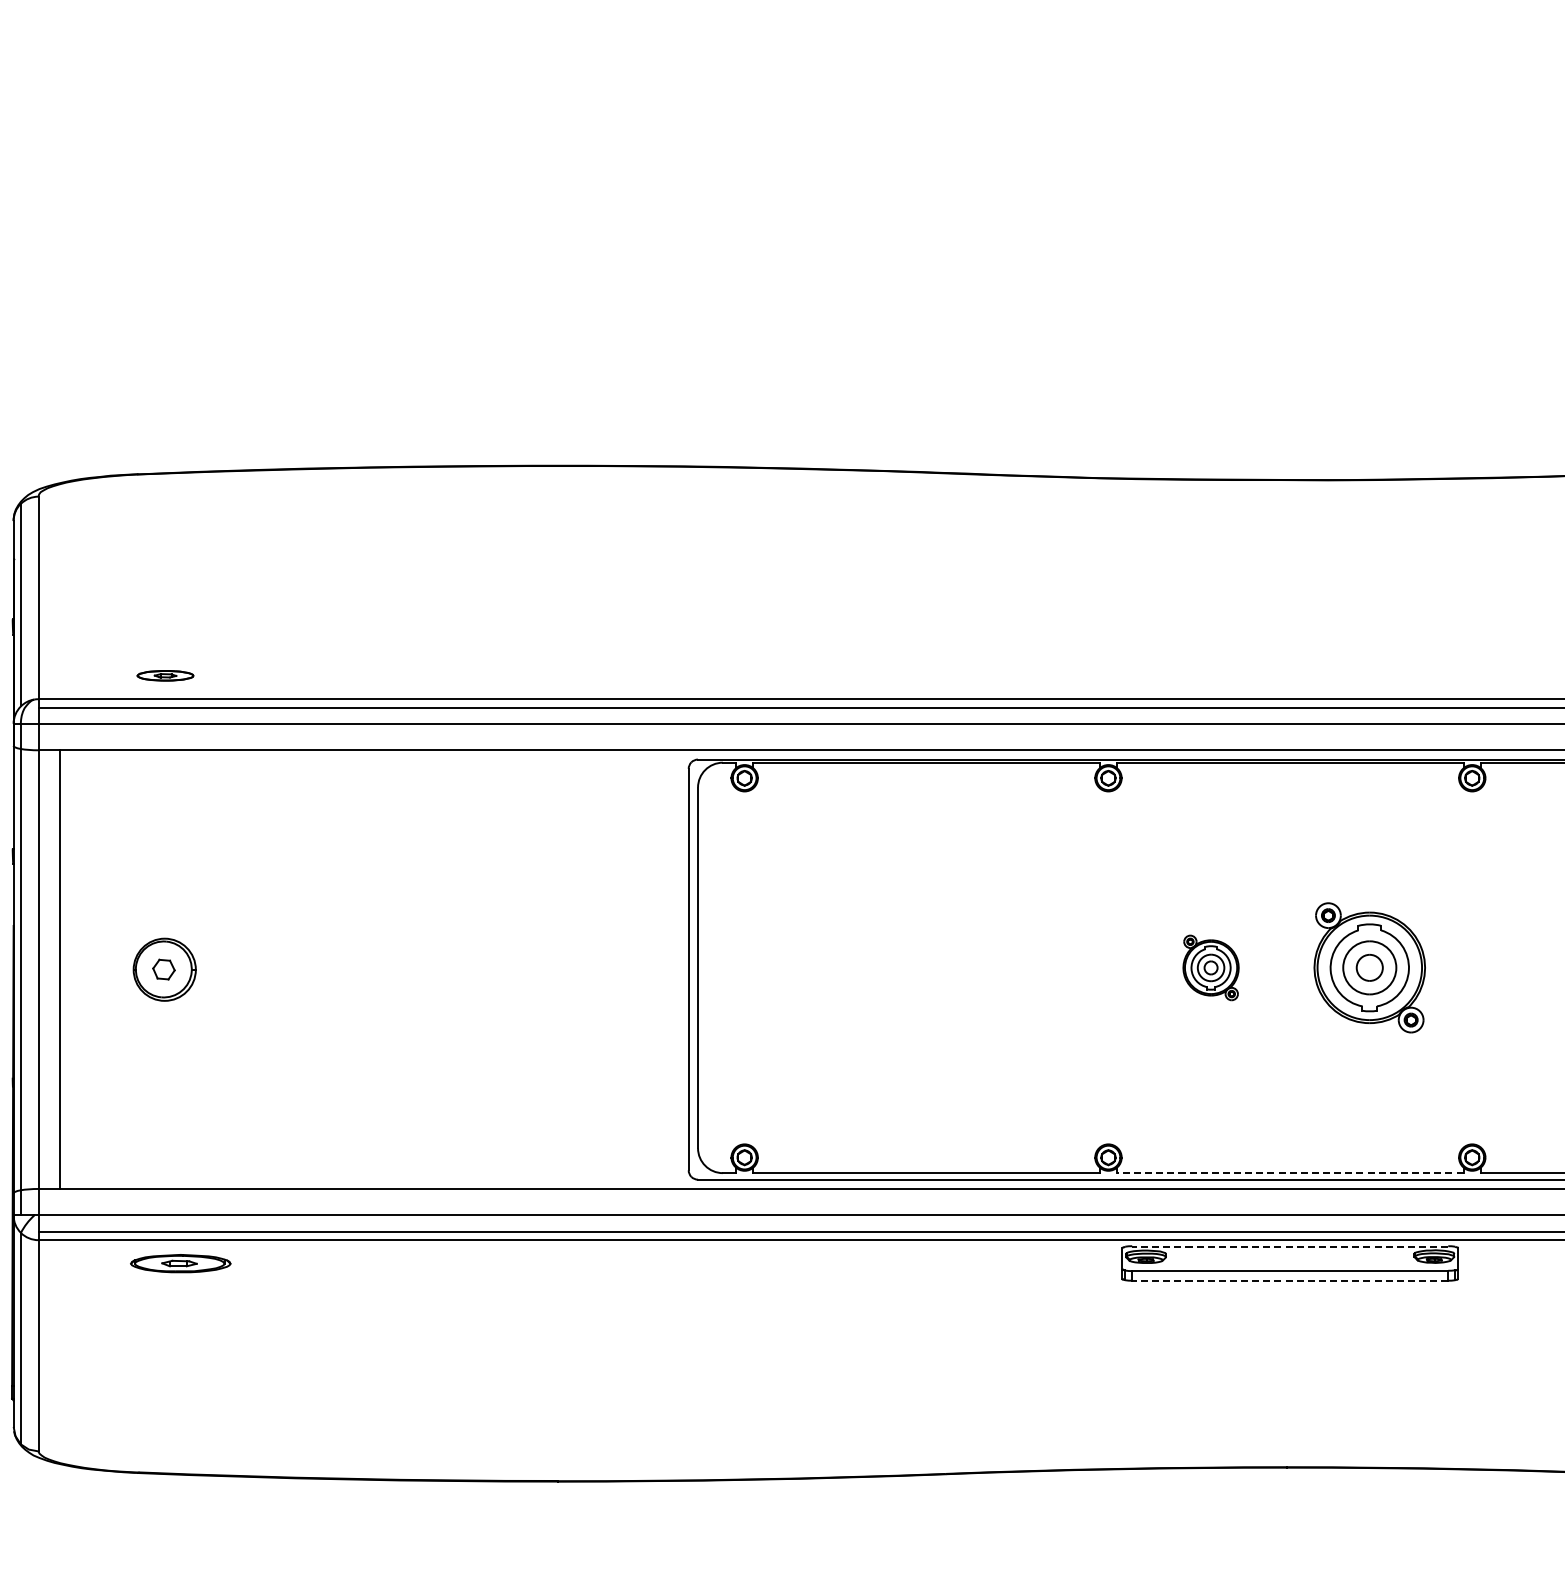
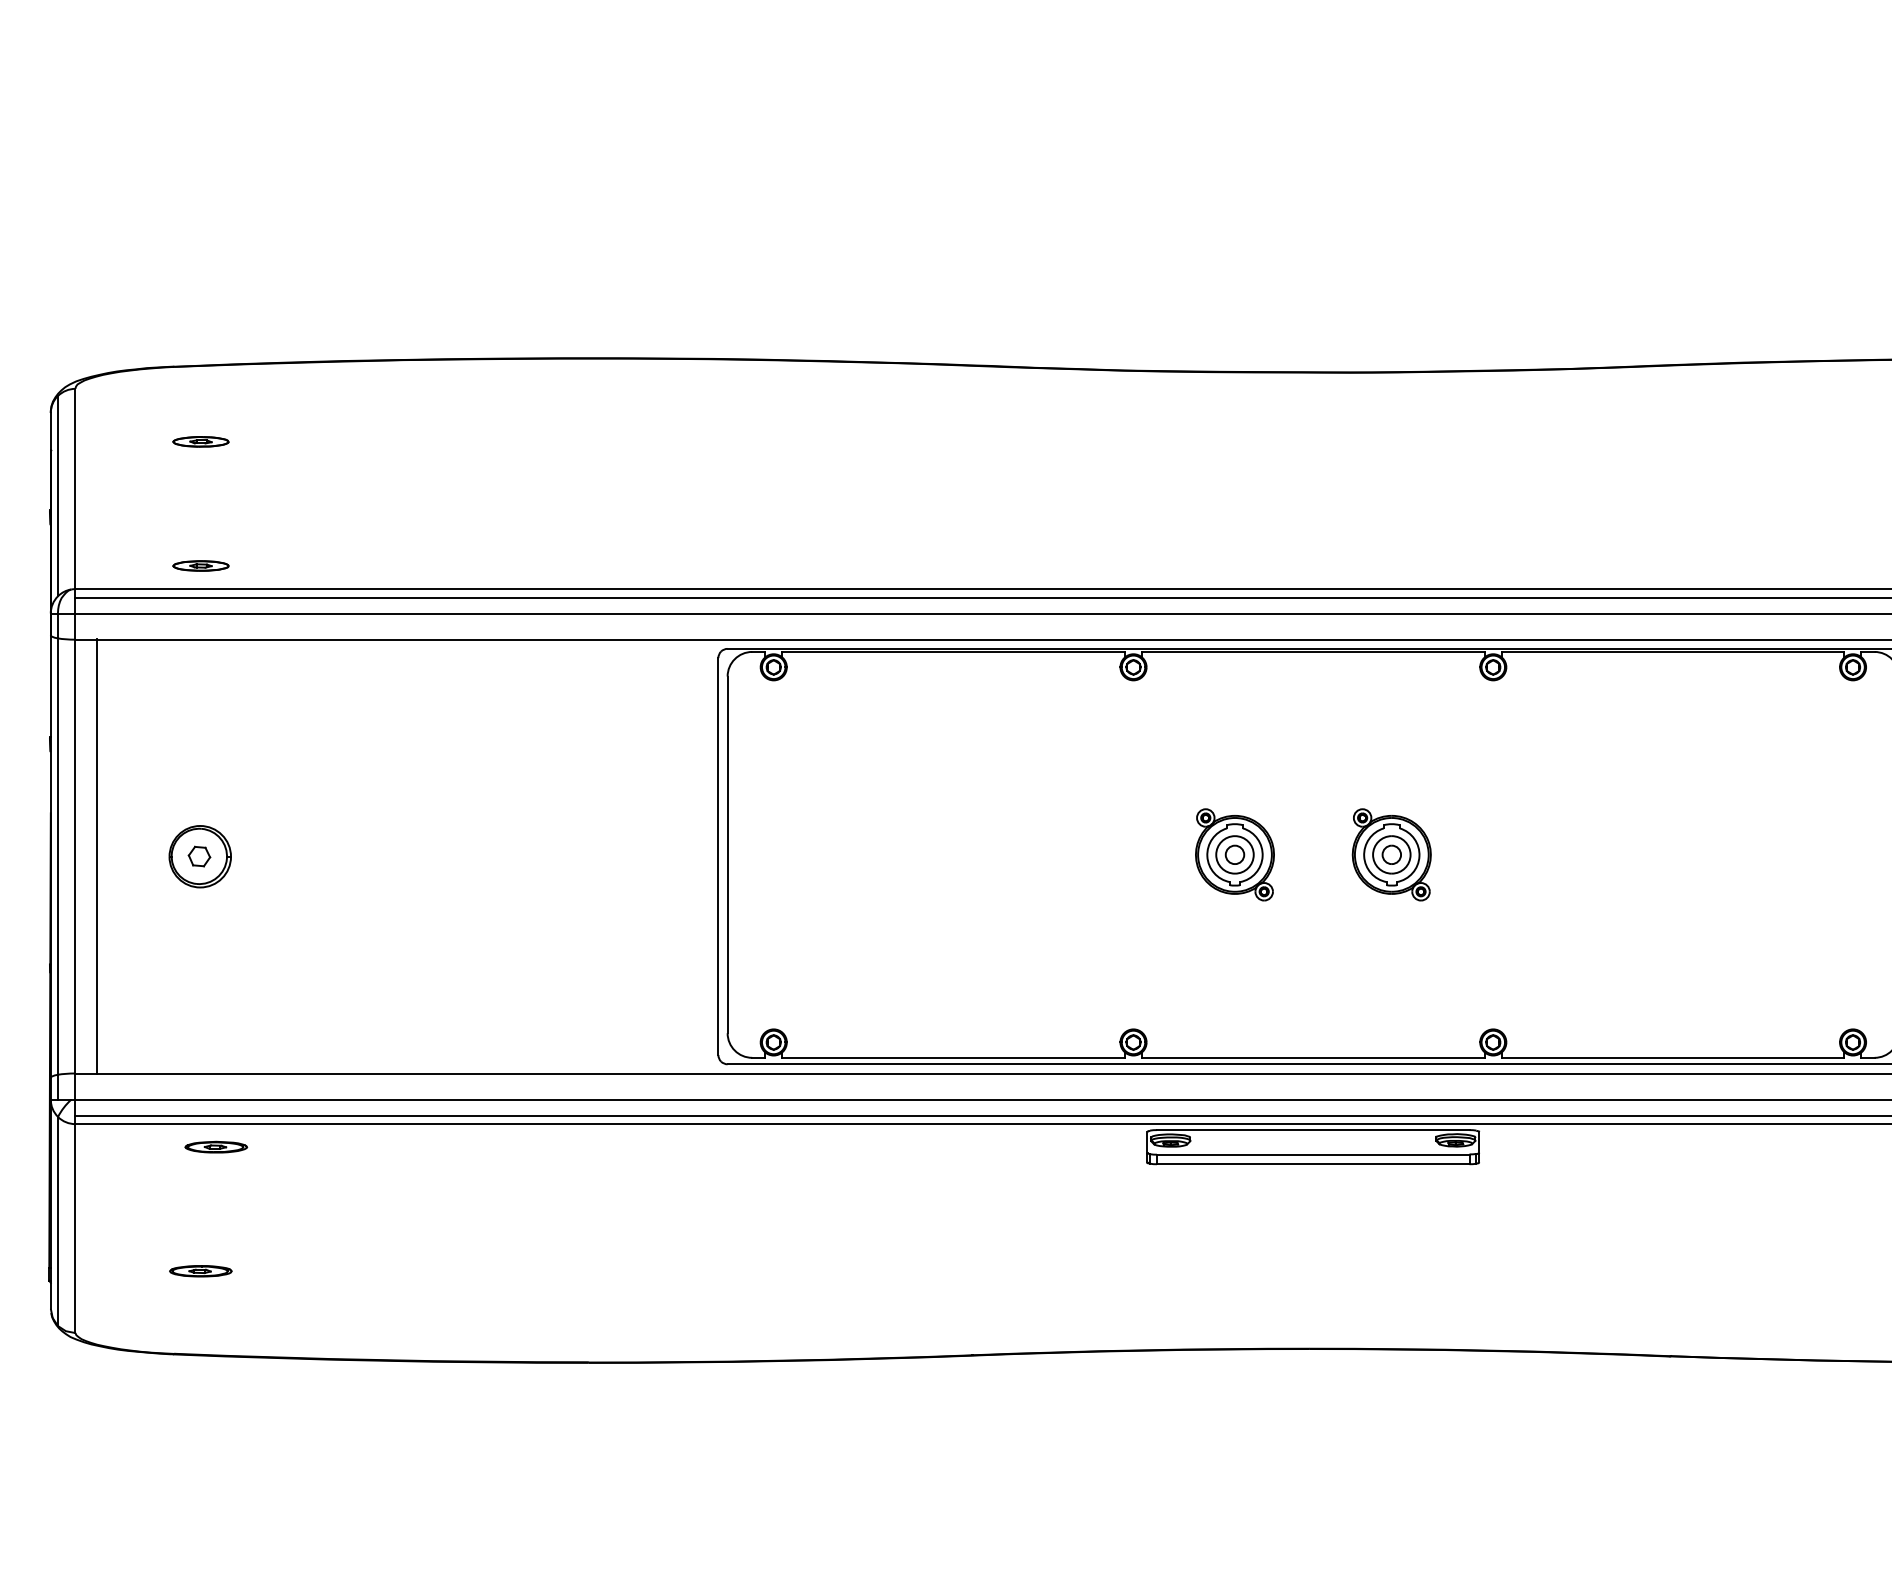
part: (165, 549) -> (200, 441), added
part: (1210, 967) -> (1234, 854), size x1.43
part: (1369, 967) -> (1391, 854), size x0.71
line: (1289, 1172) -> (1312, 1057), dashed -> solid
line: (1289, 1246) -> (1312, 1130), dashed -> solid
part: (181, 1262) -> (216, 1146), size x0.62
line: (1289, 1280) -> (1312, 1164), dashed -> solid
part: (165, 1389) -> (200, 1271), added

